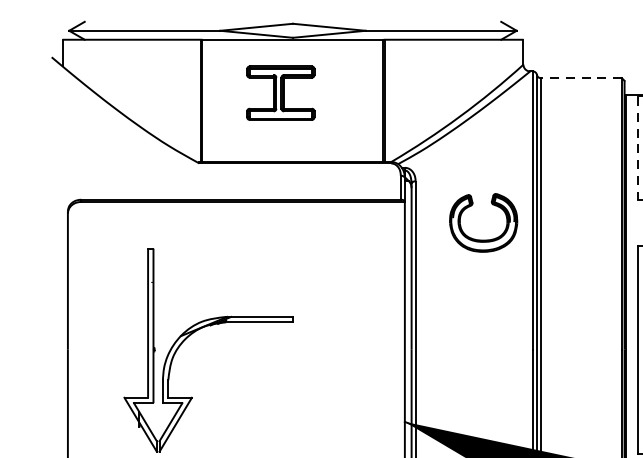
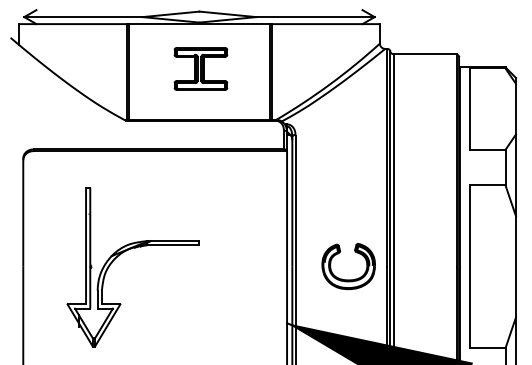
line: (581, 78) -> (425, 54), dashed -> solid
part: (280, 92) -> (200, 68), moved
line: (637, 148) -> (469, 109), dashed -> solid
part: (483, 239) -> (348, 279), moved

